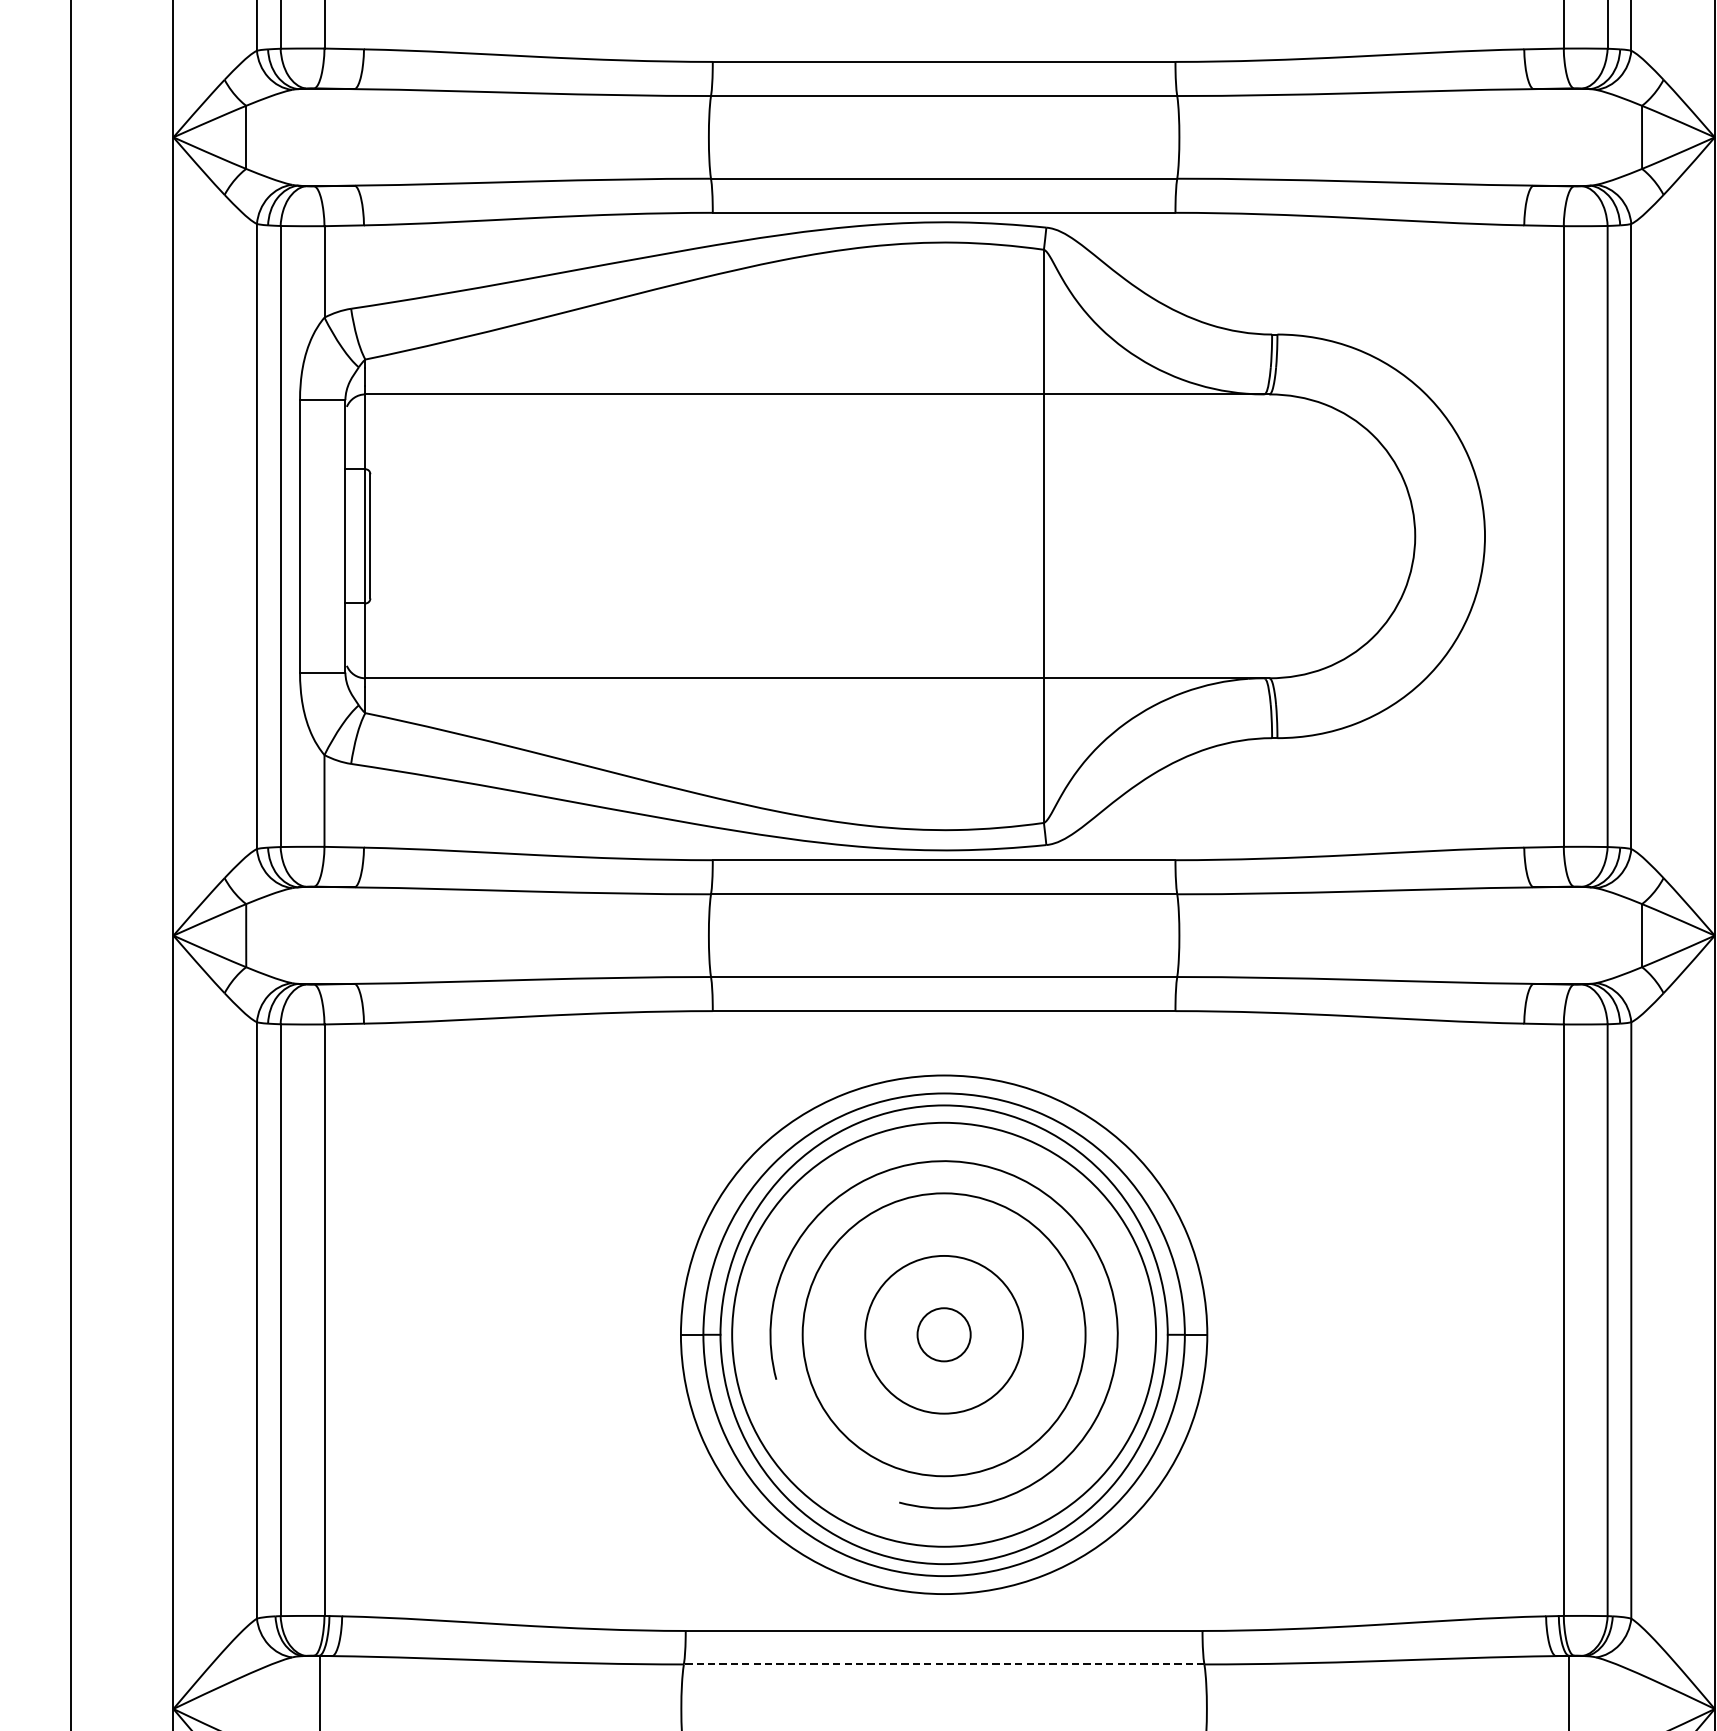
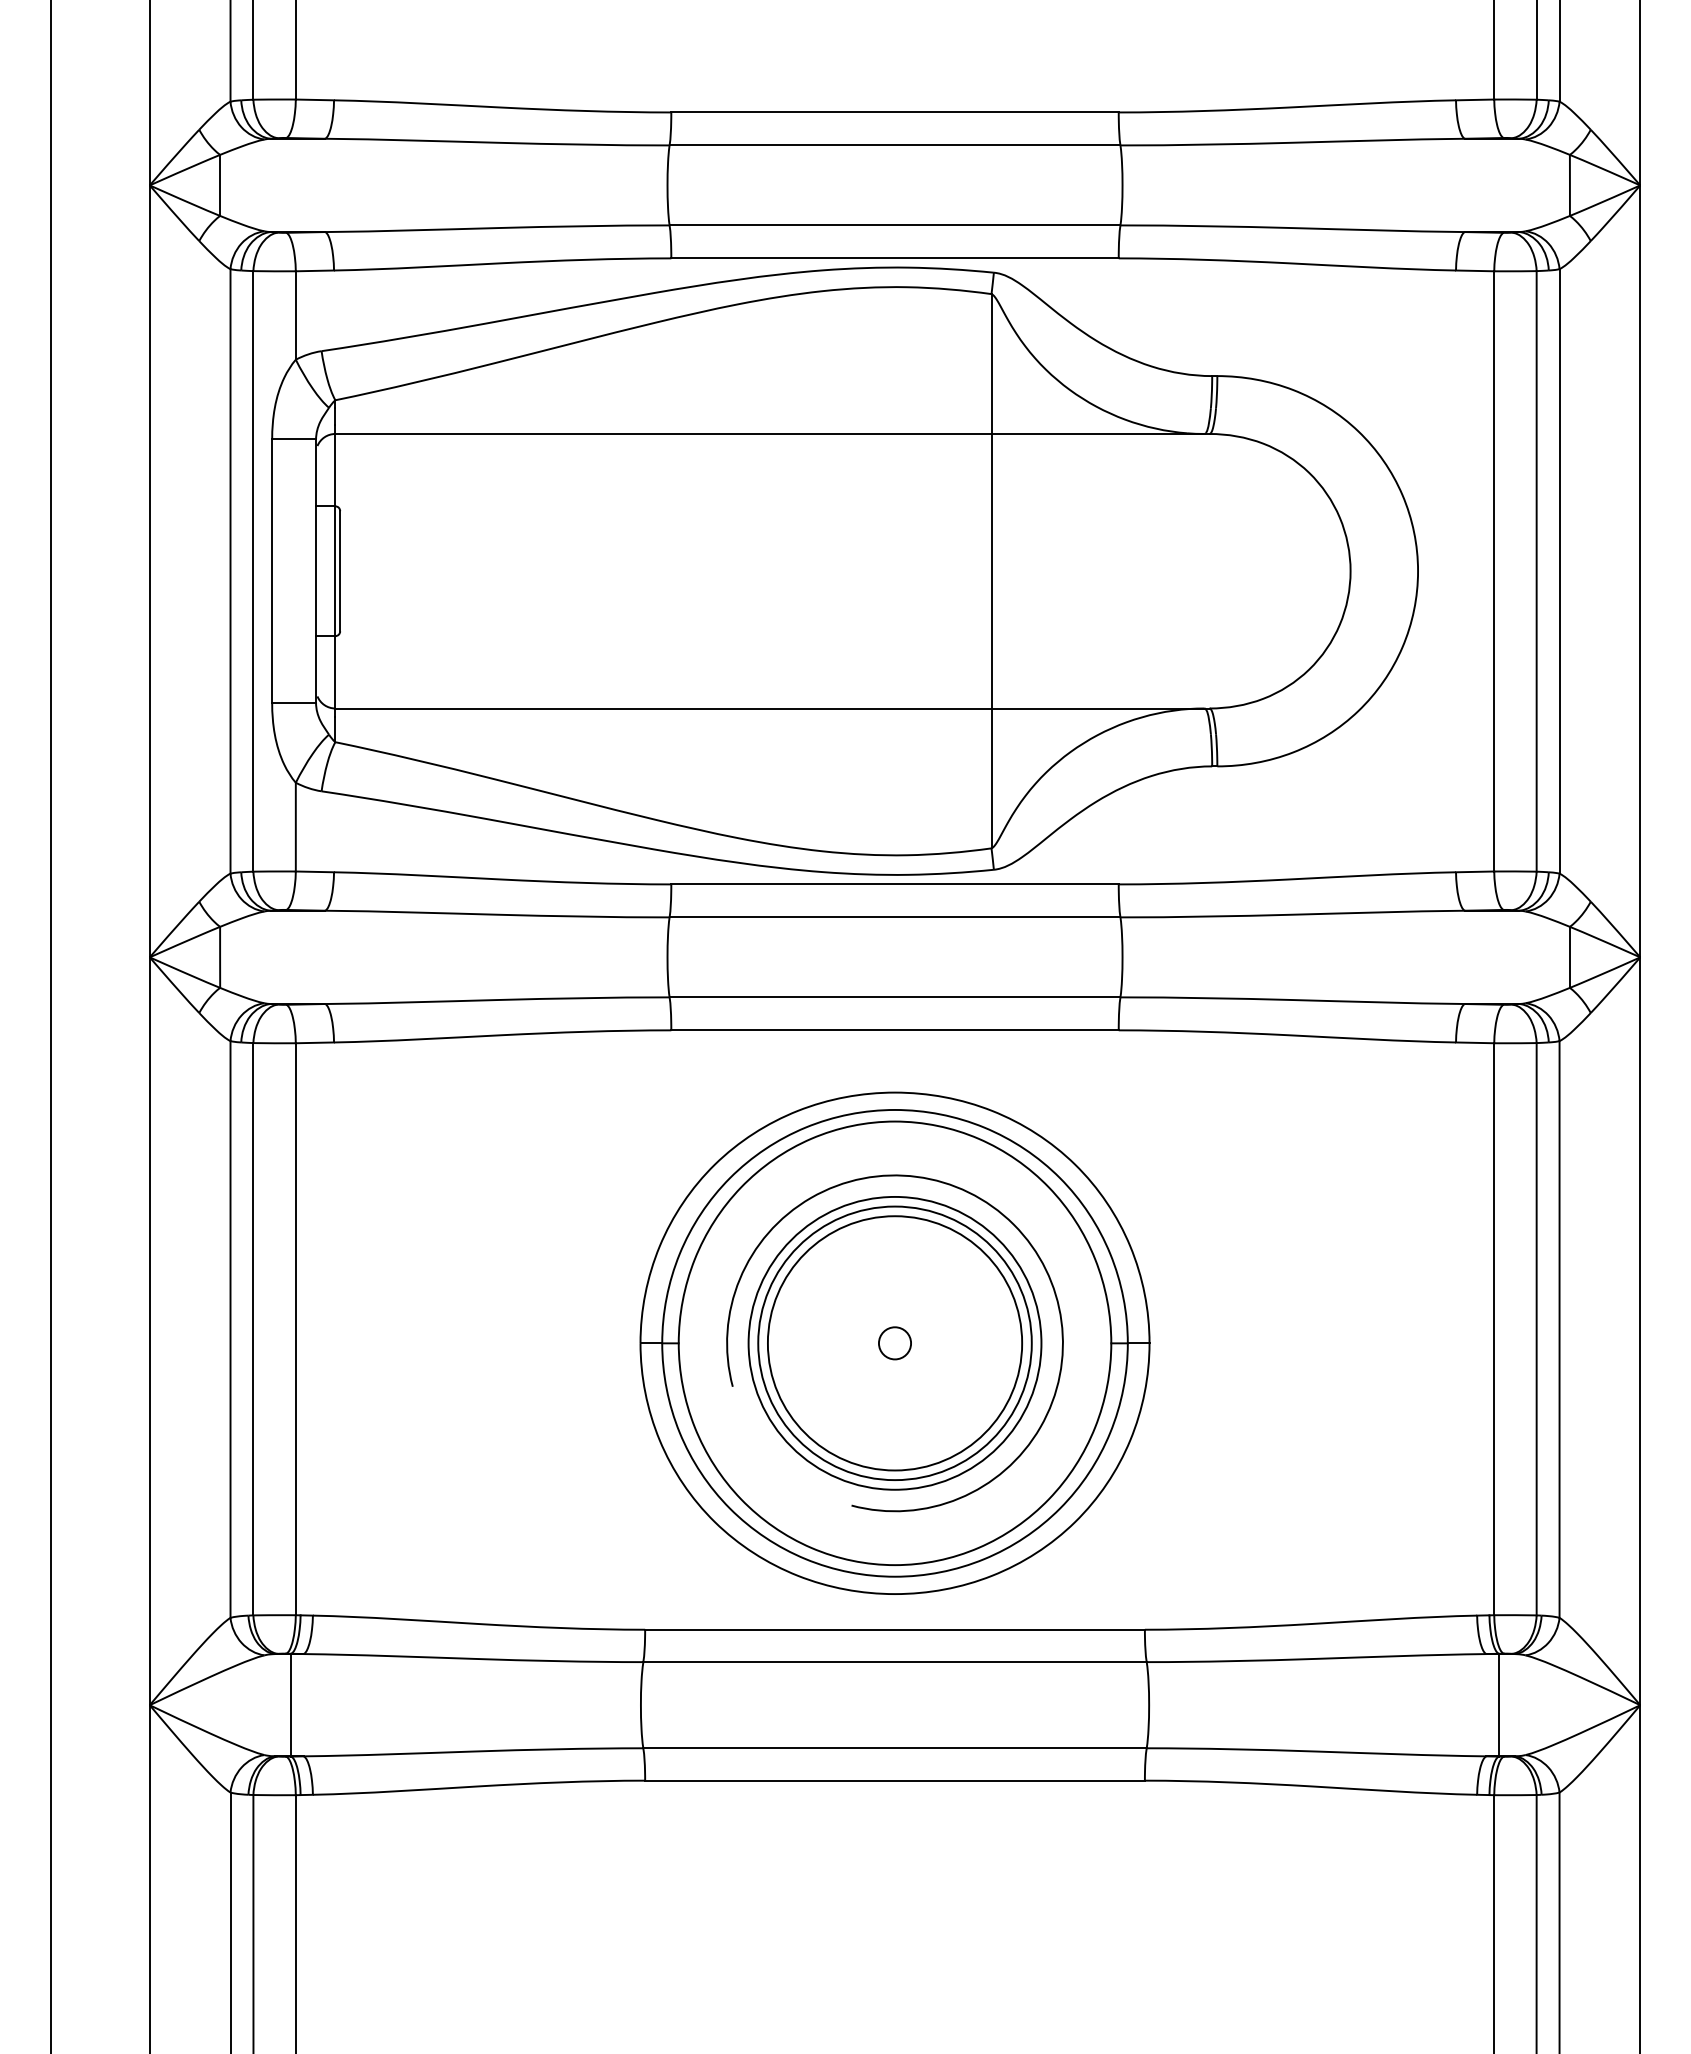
circle: (943, 1333) -> (894, 1342), size x0.71
circle: (943, 1334) -> (894, 1343), size x0.62
circle: (943, 1334) -> (894, 1343), size x1.67
line: (944, 1664) -> (895, 1662), dashed -> solid

